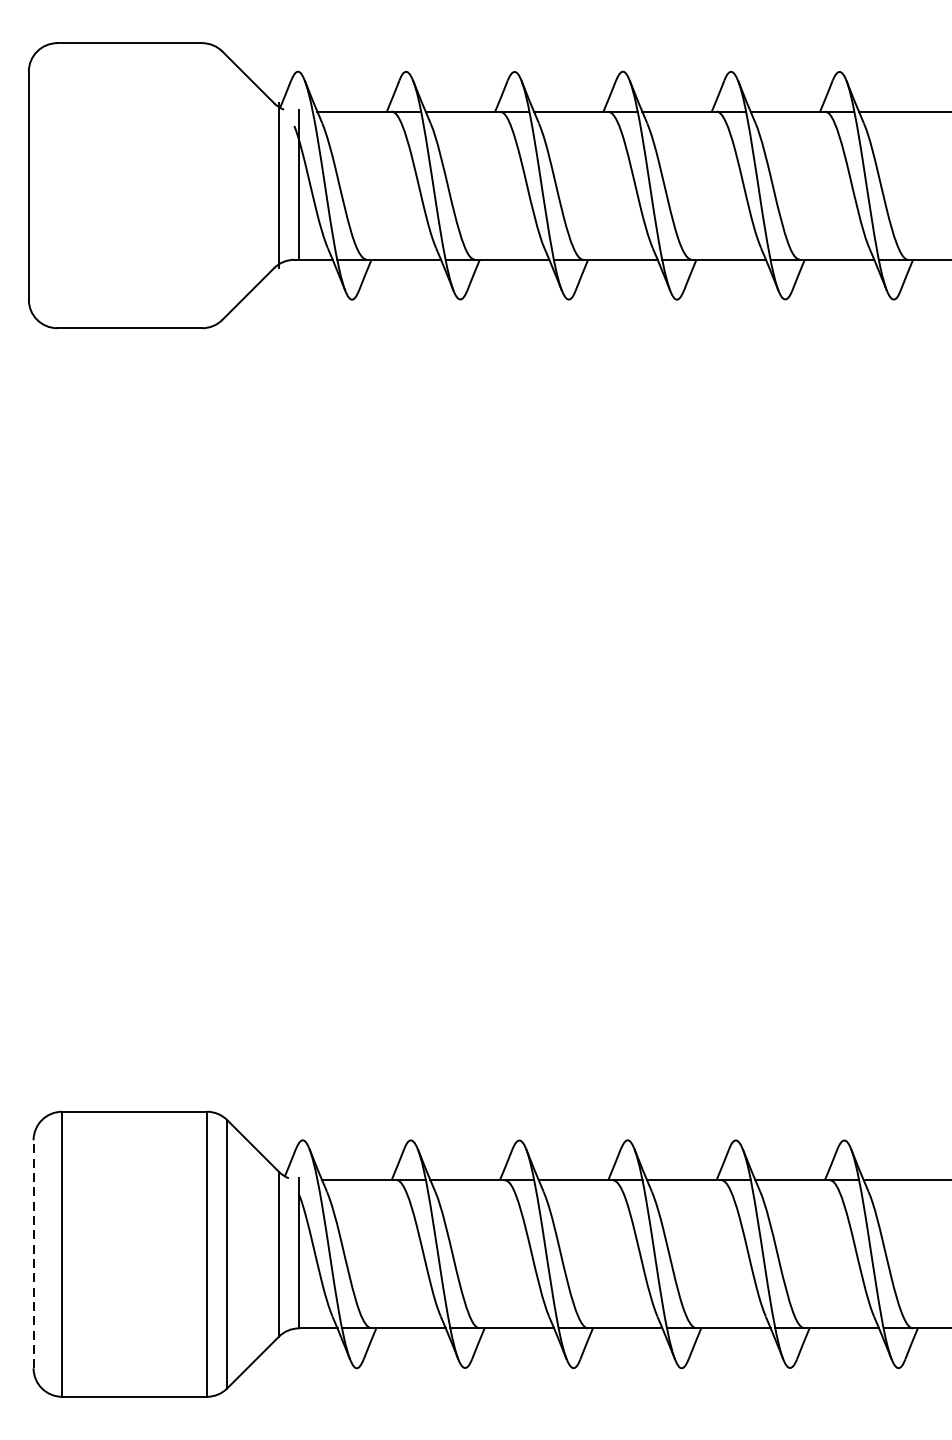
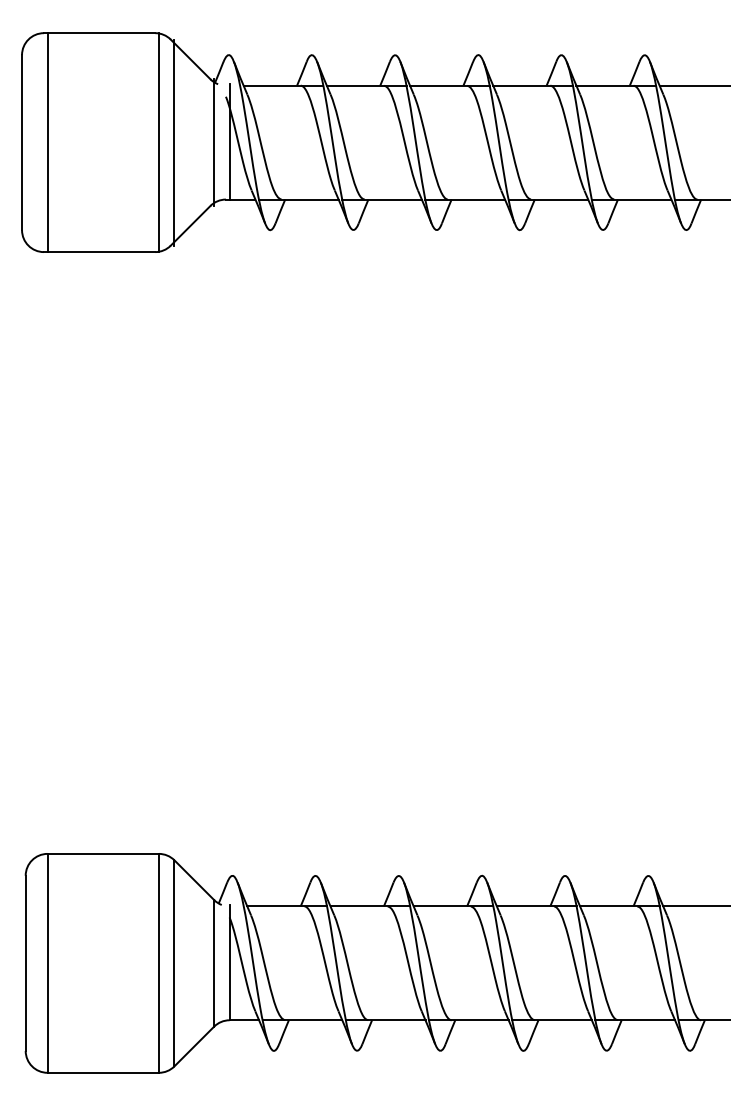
line: (61, 185) -> (47, 142), added
line: (206, 185) -> (158, 142), added
line: (227, 185) -> (174, 142), added
line: (33, 1254) -> (25, 963), dashed -> solid

